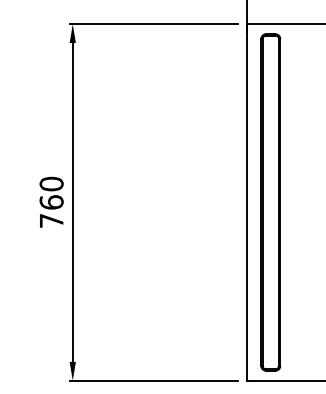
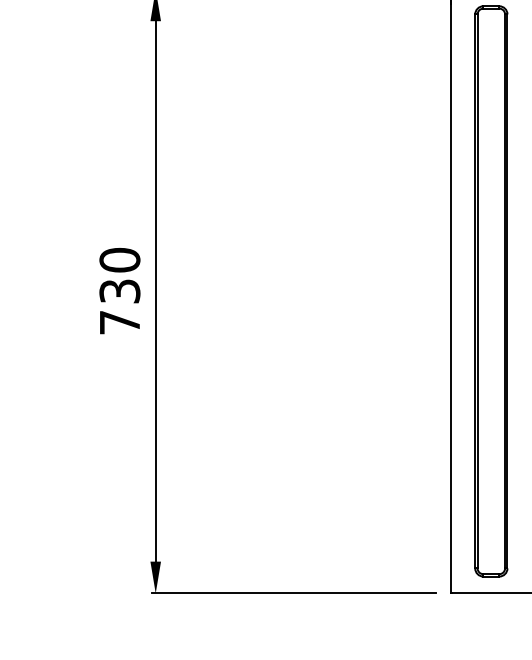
text: (51, 202) -> (119, 291), 760 -> 730

